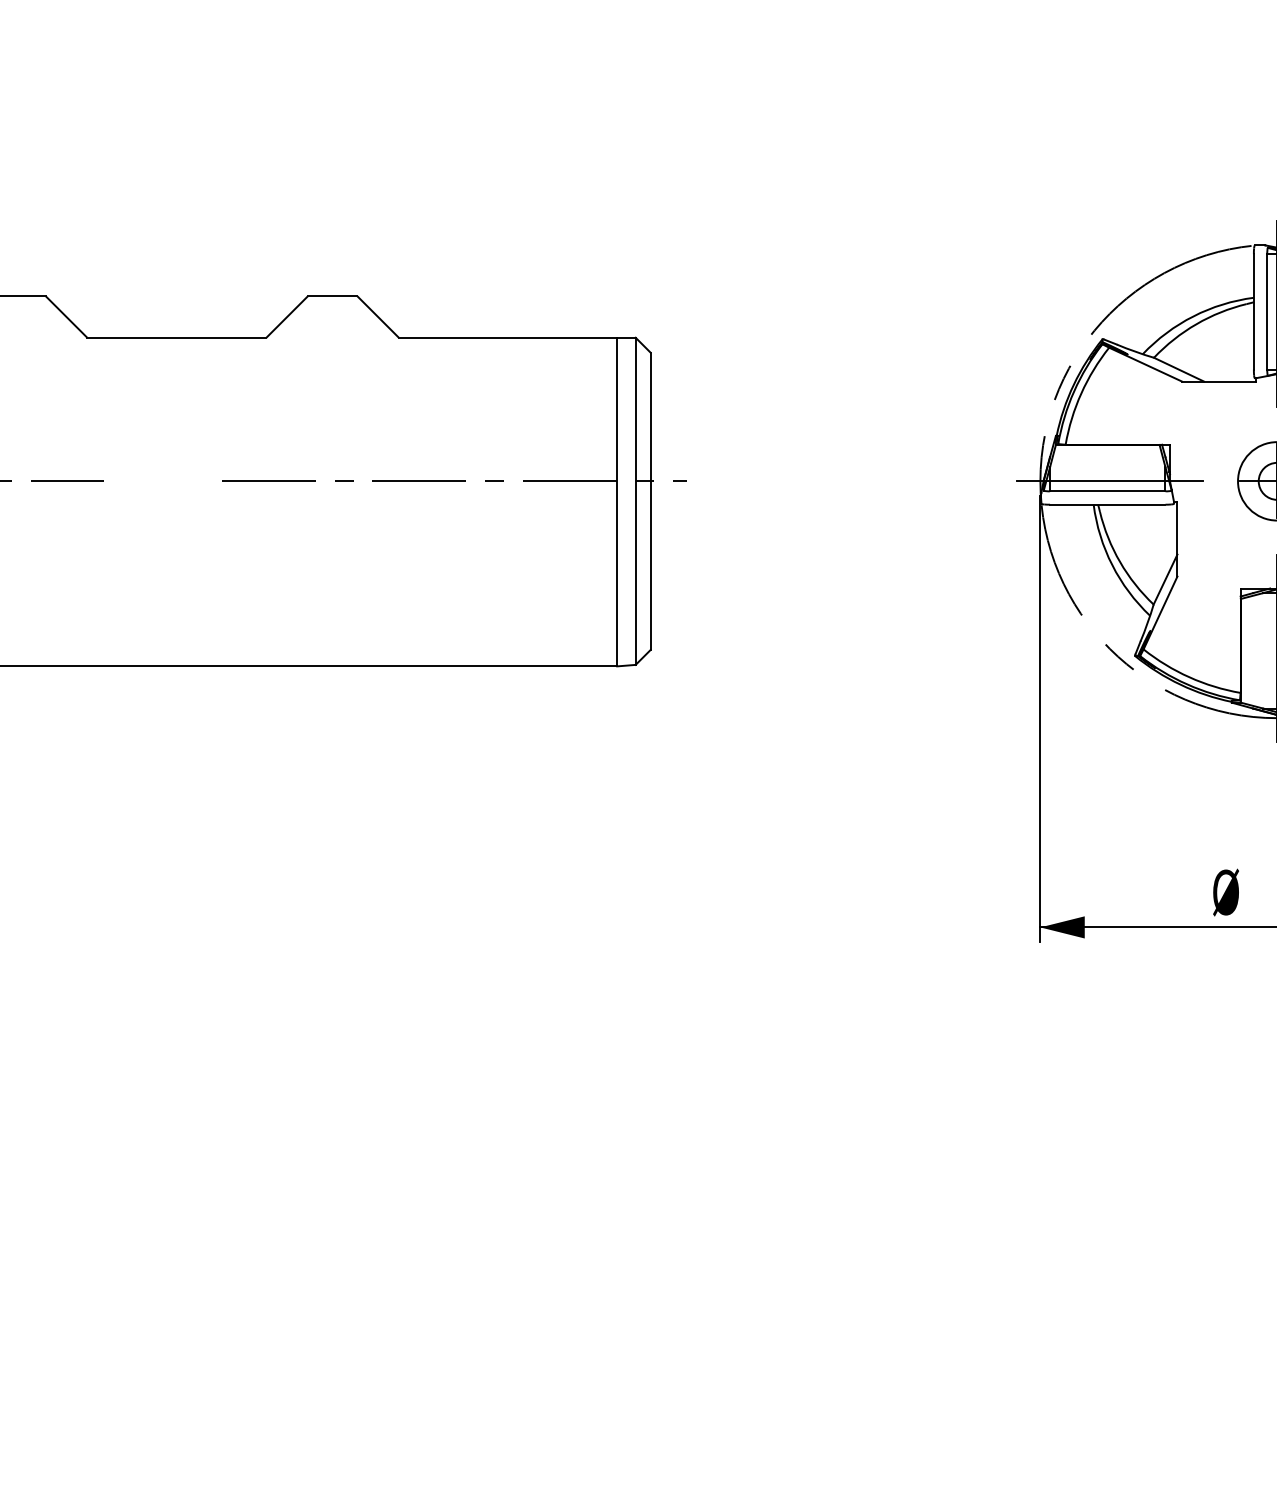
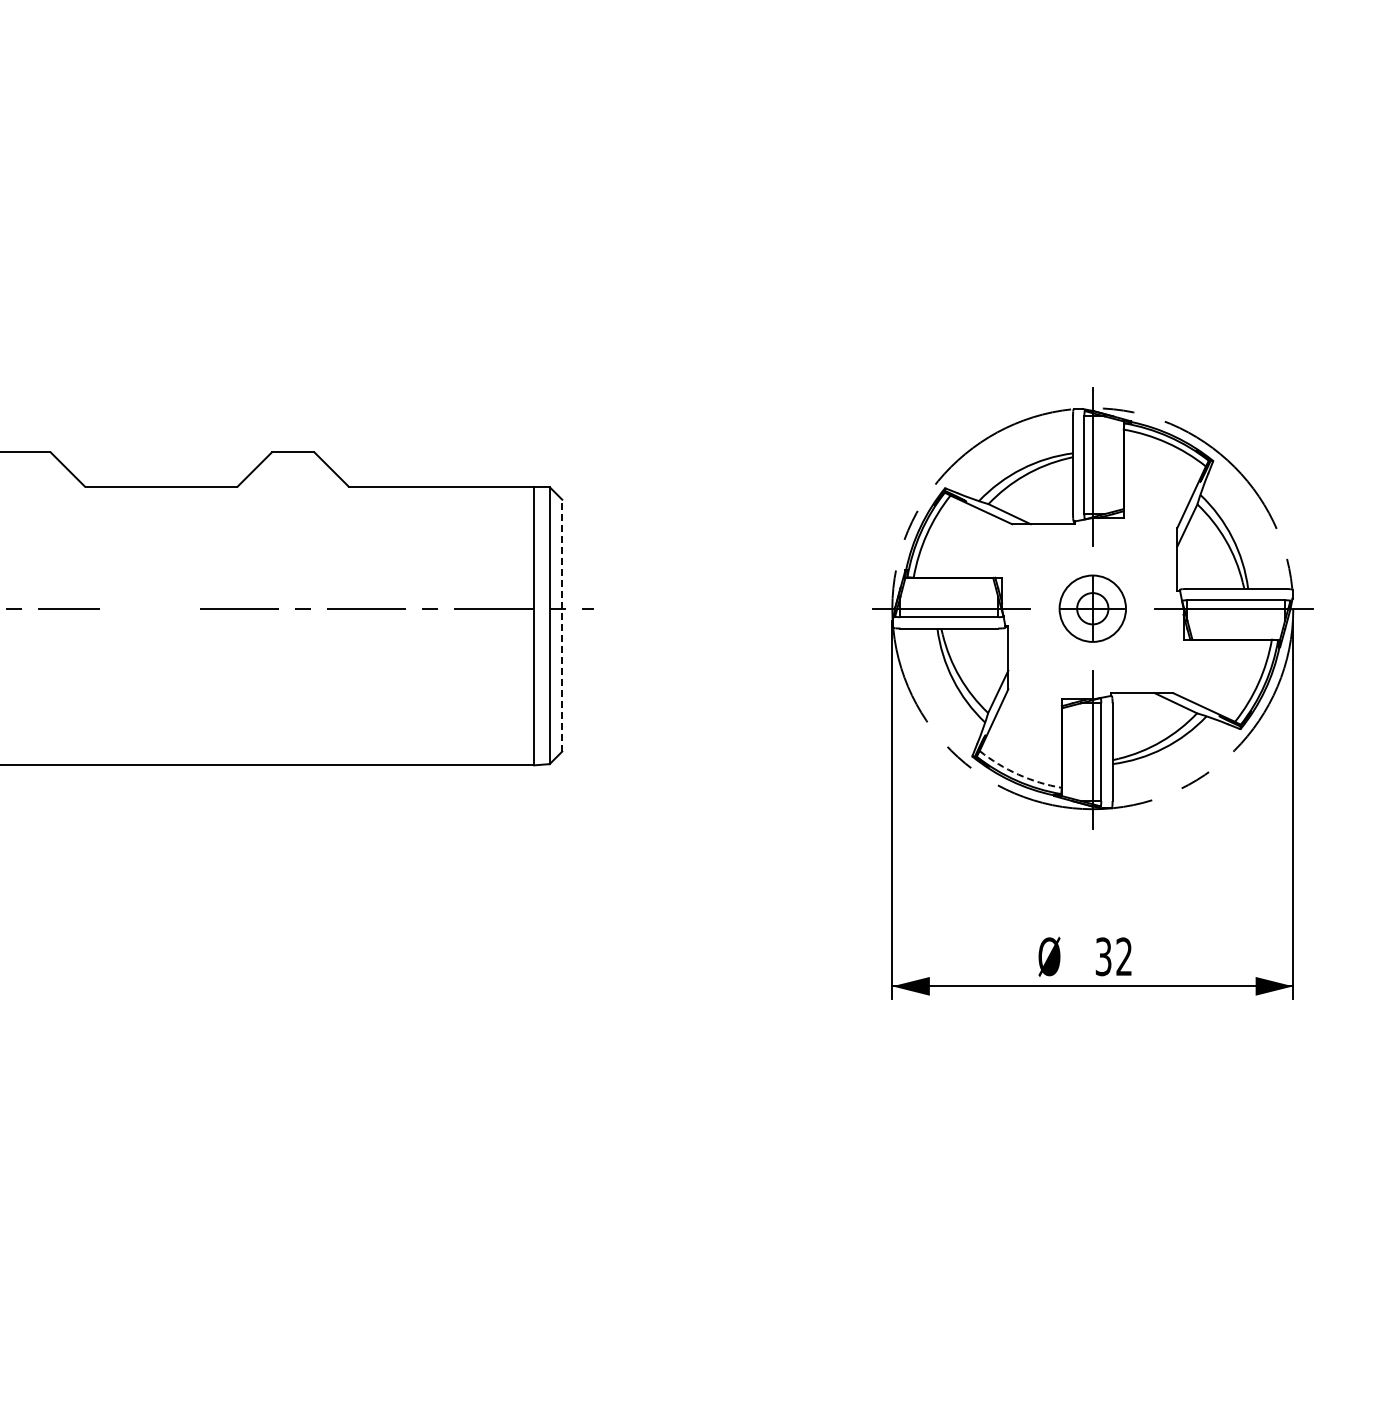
line: (650, 501) -> (562, 625), solid -> dashed
arc: (1189, 677) -> (1018, 774), solid -> dashed

